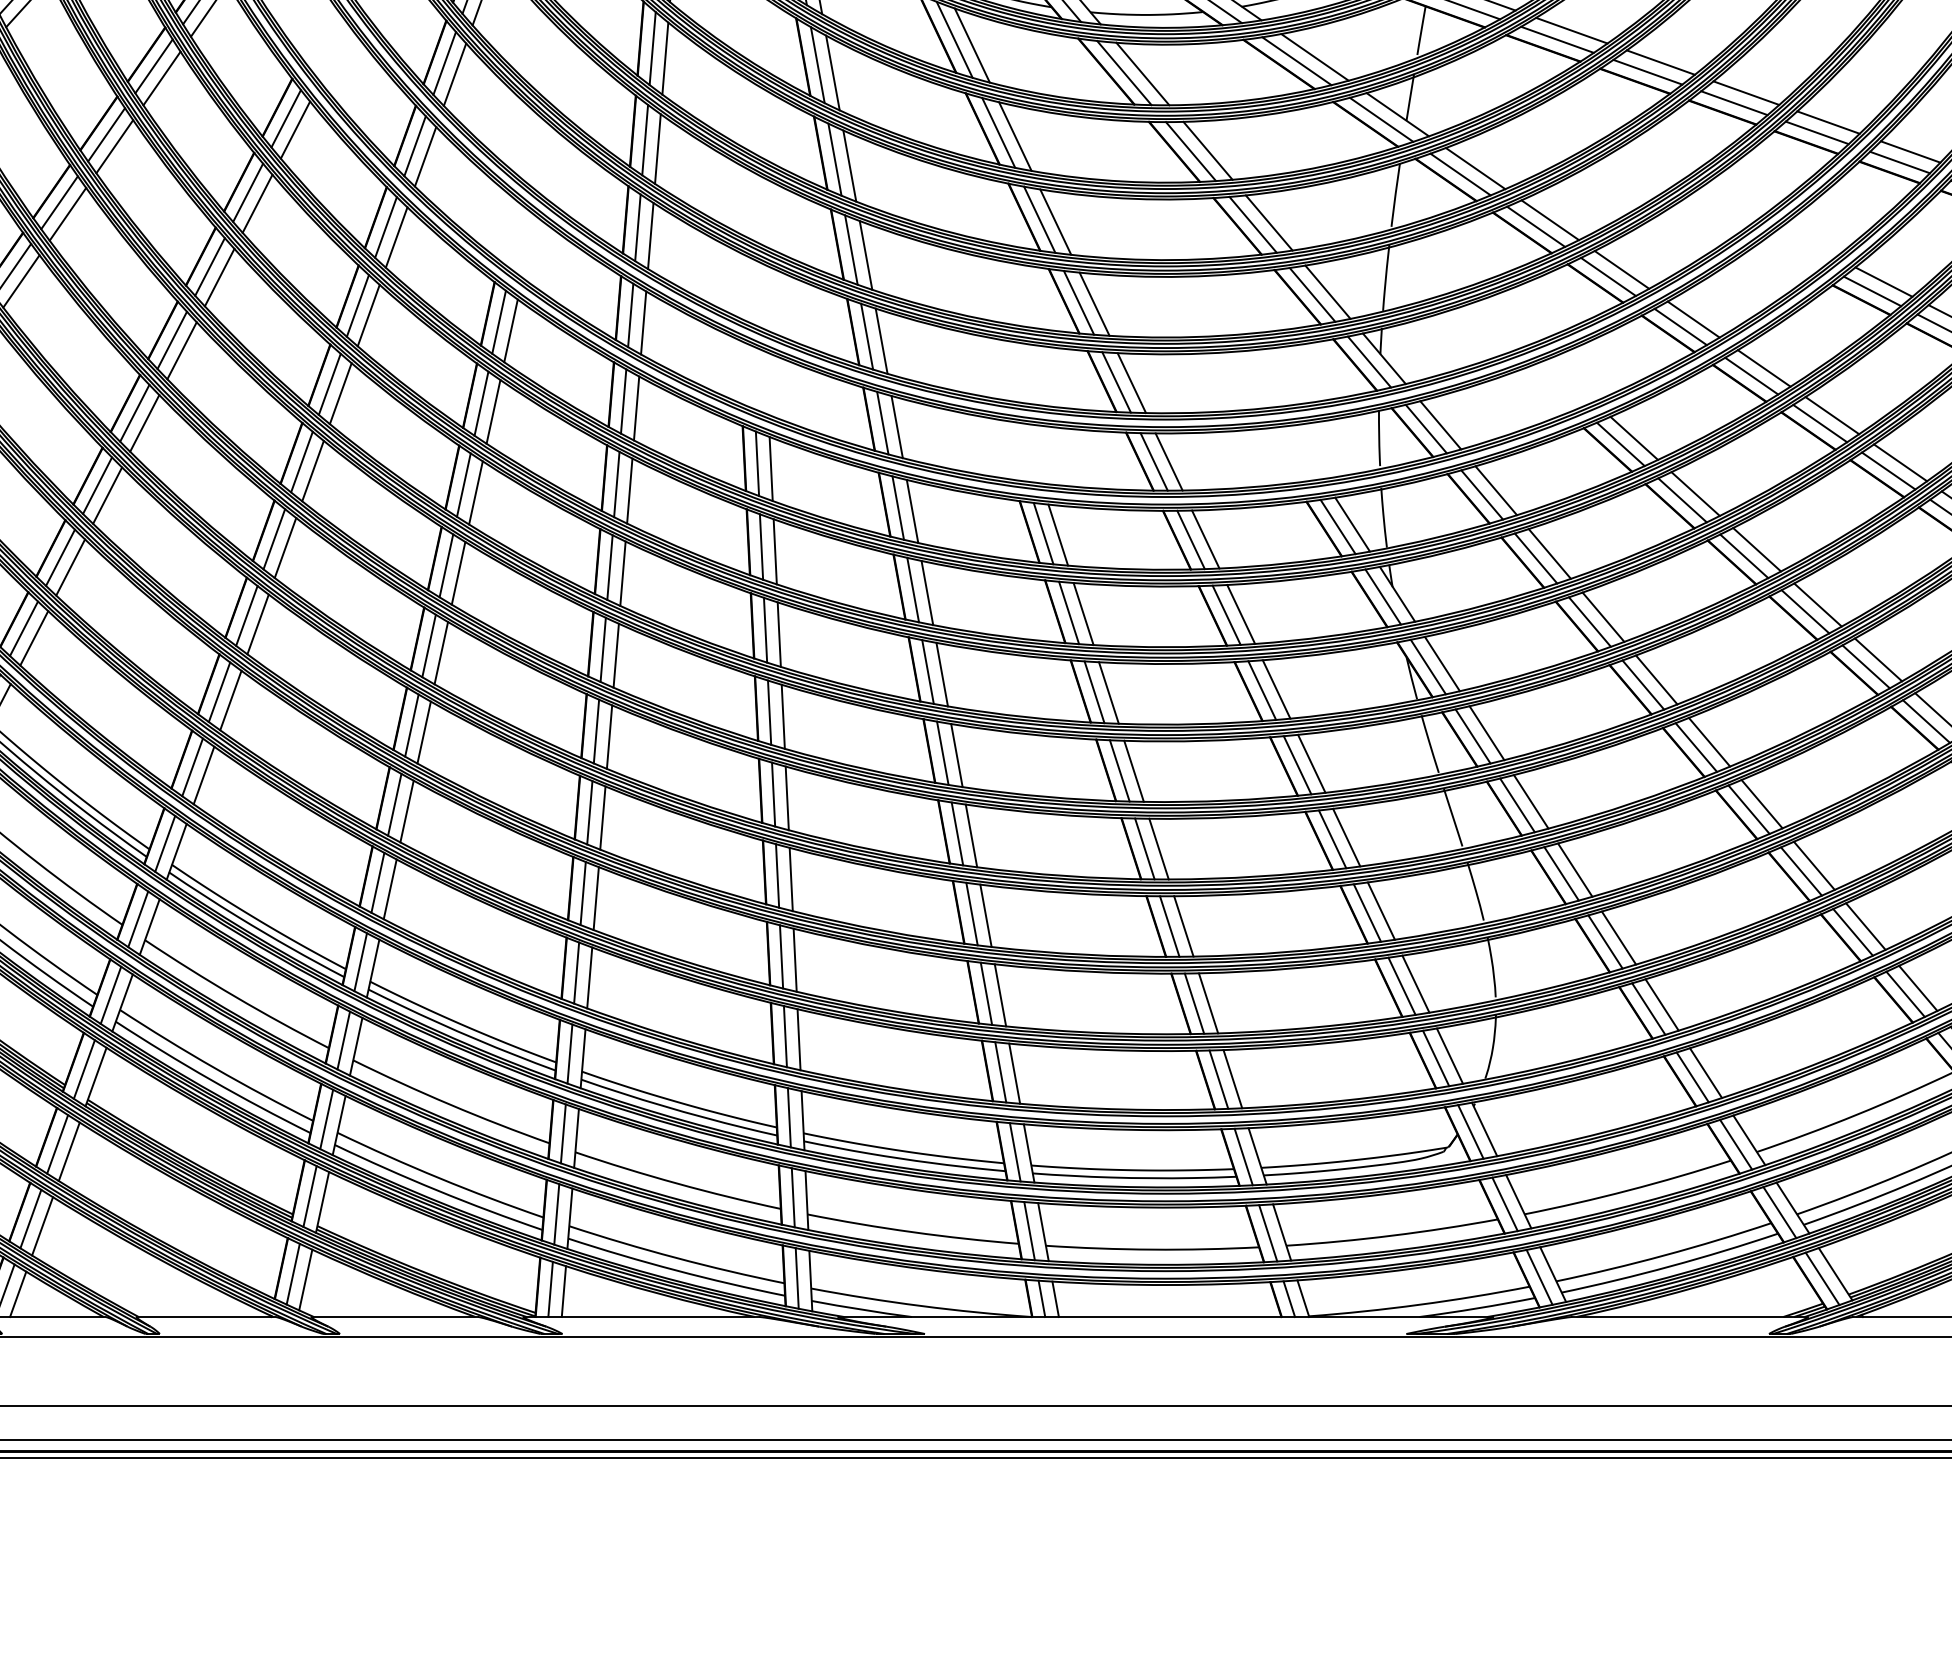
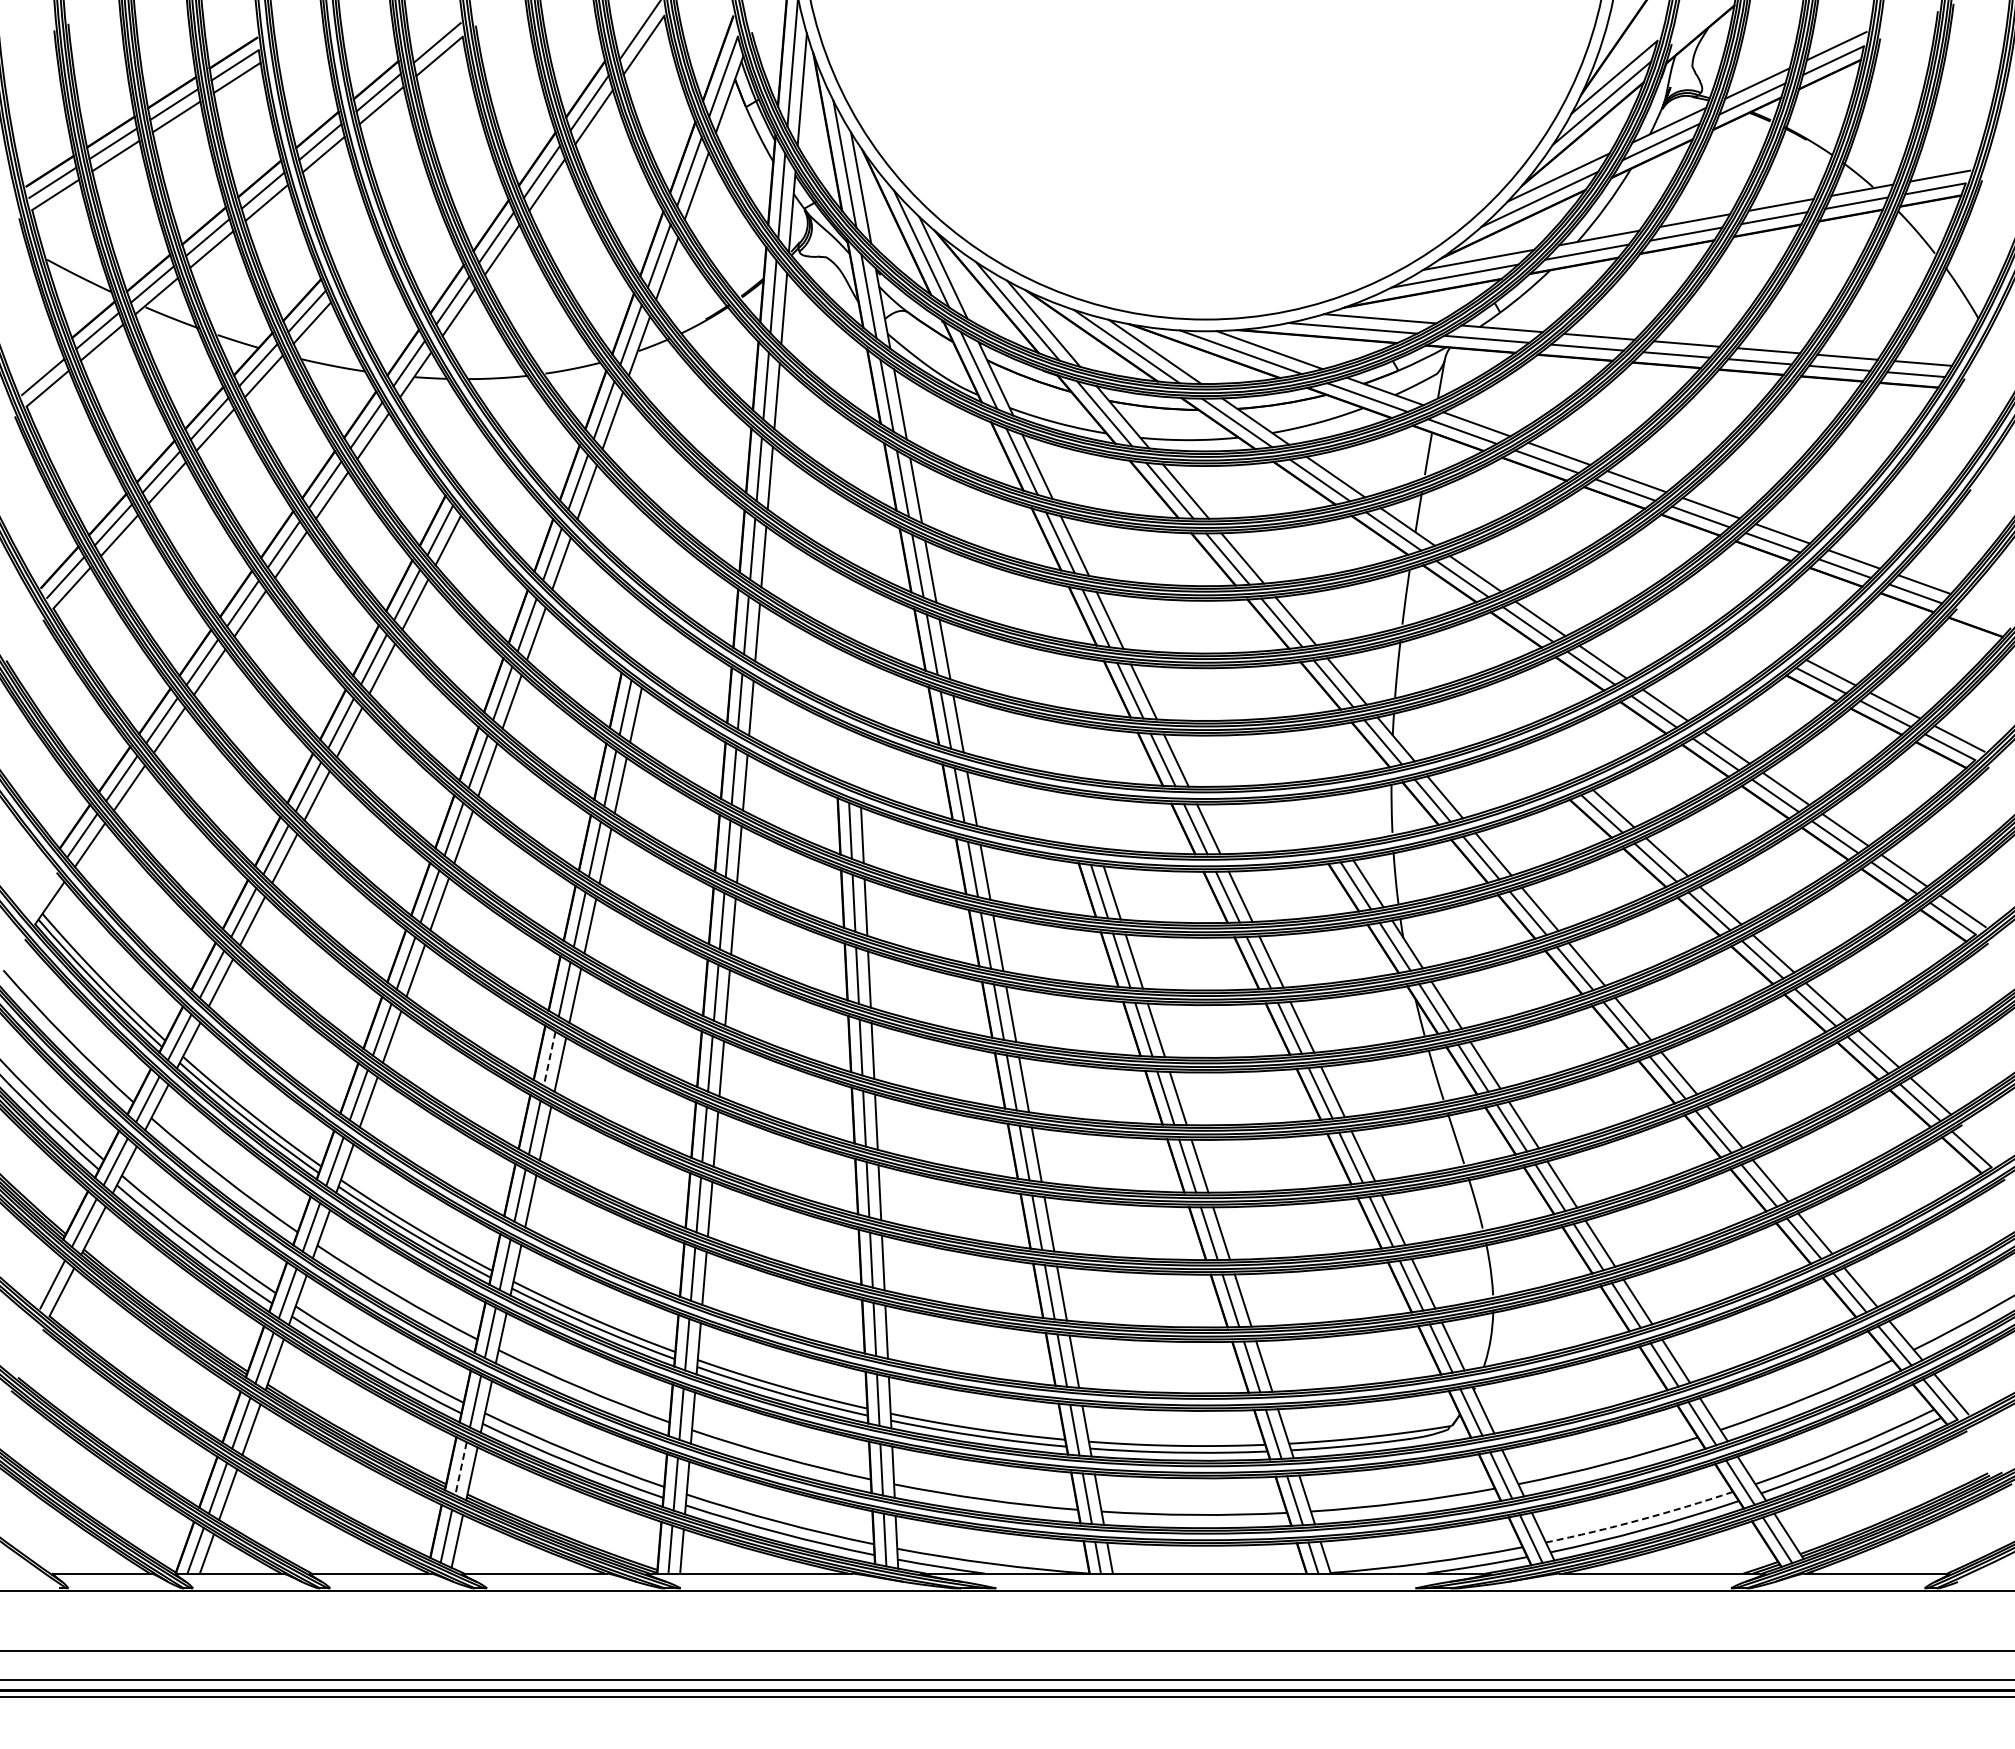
line: (411, 725) -> (549, 1058), solid -> dashed
line: (309, 1197) -> (460, 1469), solid -> dashed
arc: (1665, 1254) -> (1640, 1519), solid -> dashed

